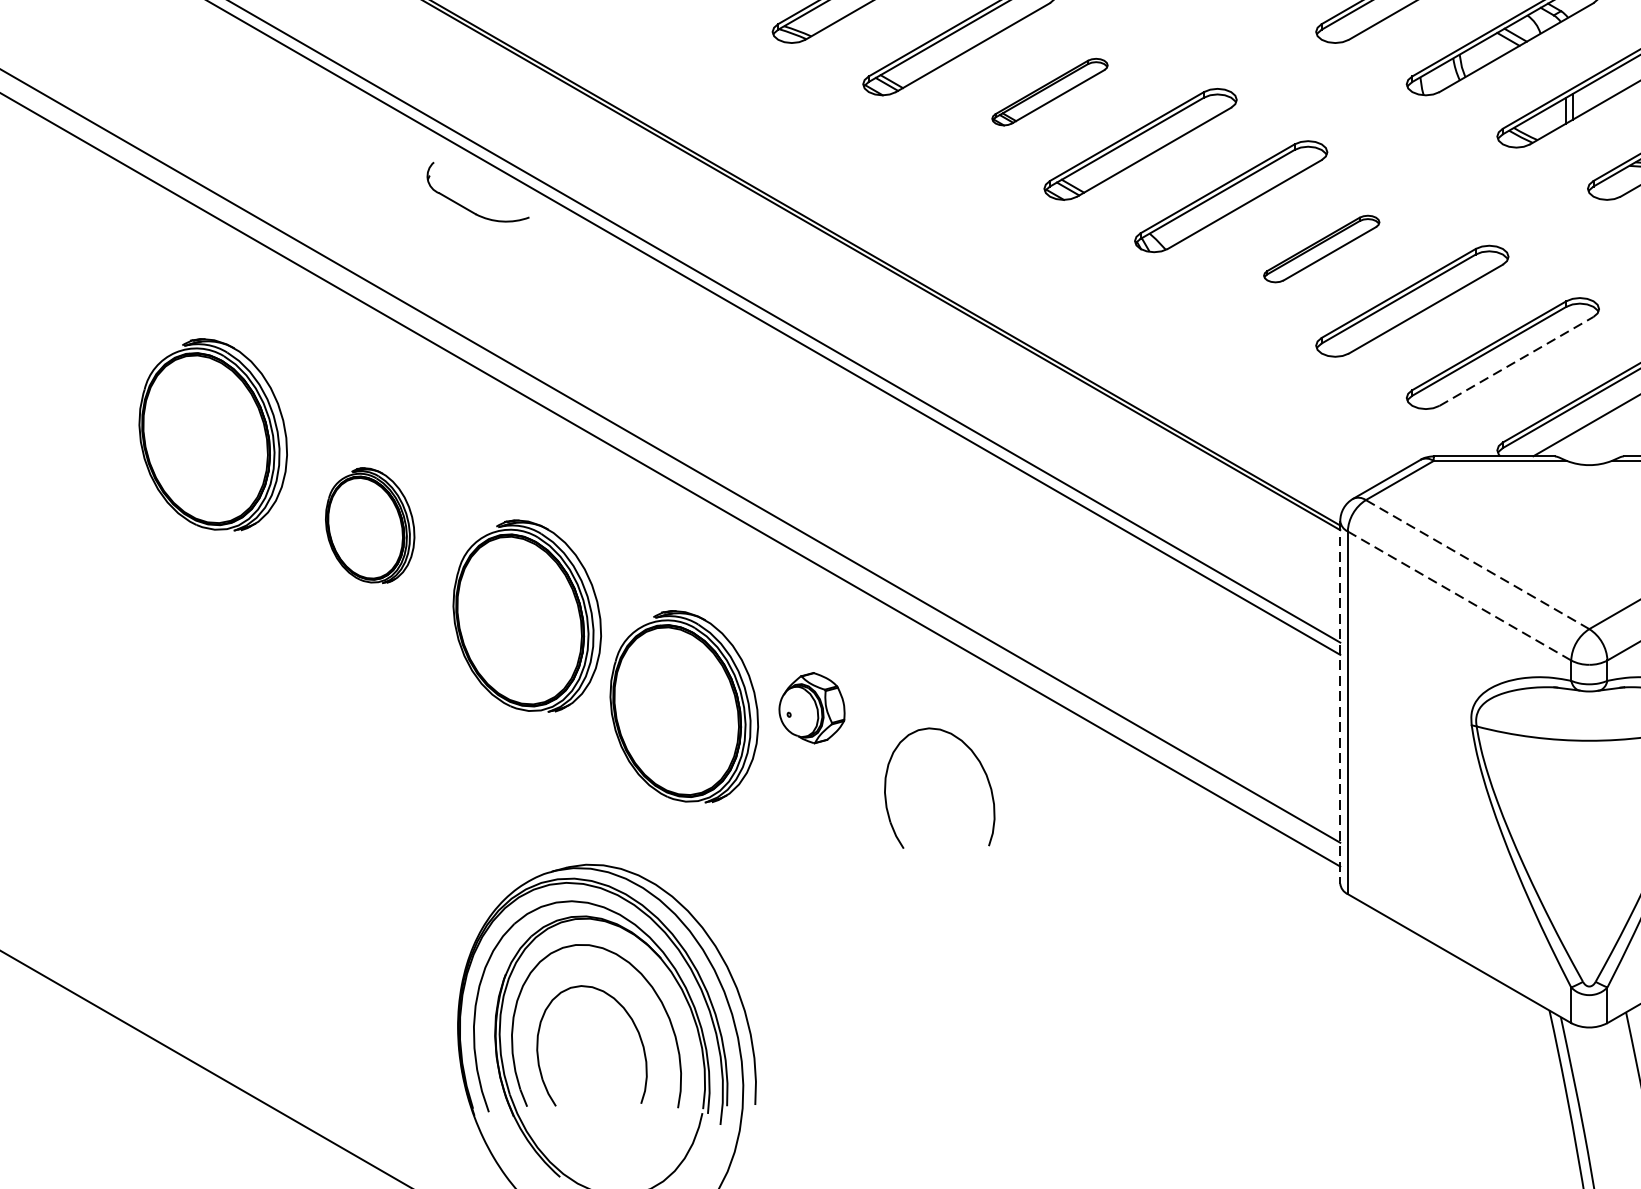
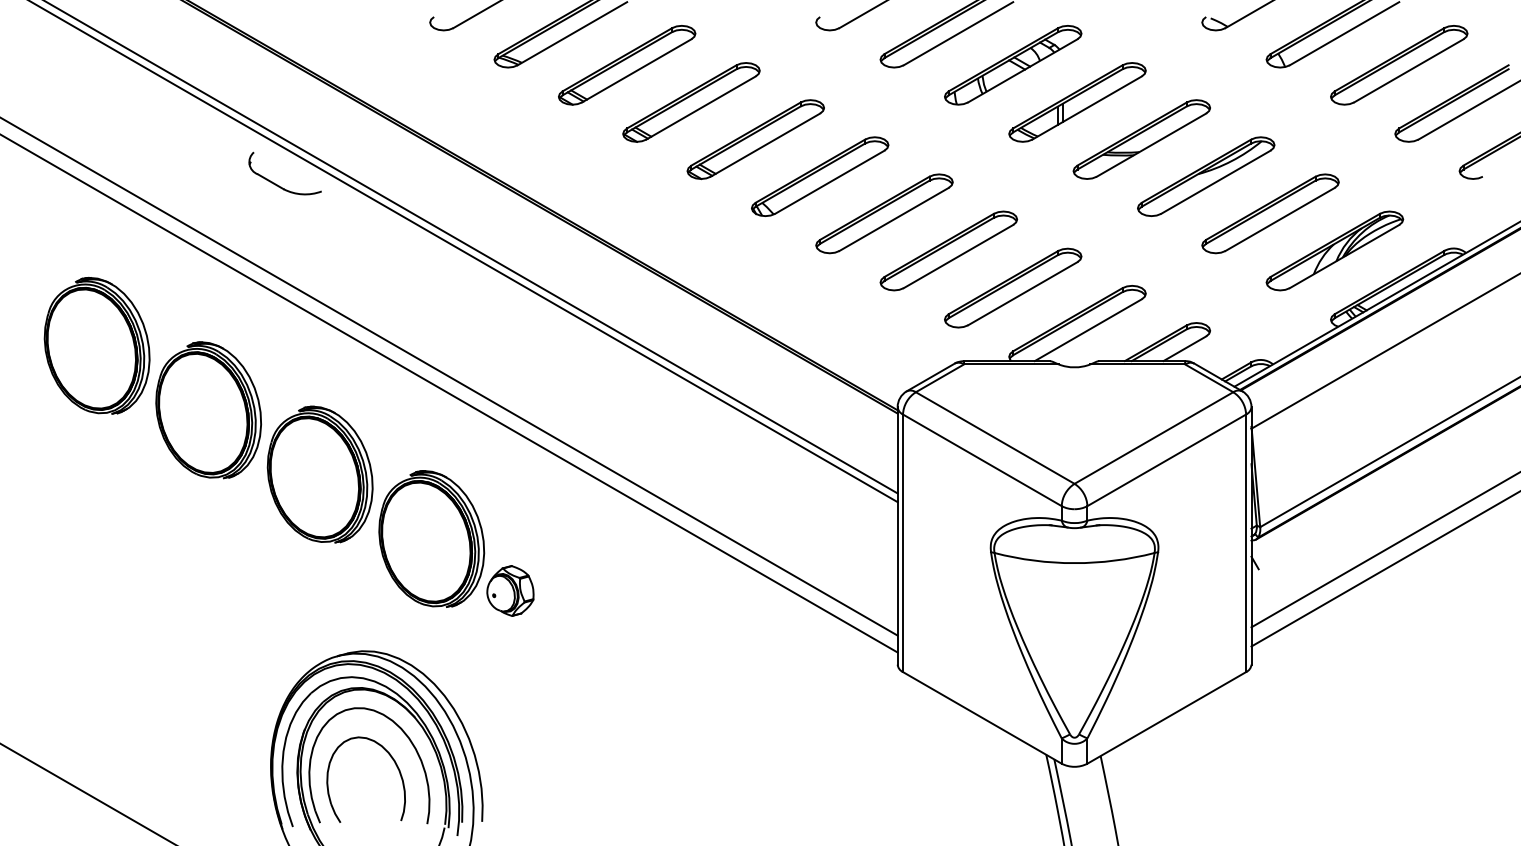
part: (1050, 92) -> (691, 102), size x1.67
part: (1321, 248) -> (884, 213), size x1.67
line: (1517, 361) -> (1023, 293), dashed -> solid
part: (370, 525) -> (208, 410), size x1.67
line: (1478, 565) -> (995, 438), dashed -> solid
line: (1459, 596) -> (982, 460), dashed -> solid
line: (1340, 701) -> (897, 535), dashed -> solid
part: (812, 707) -> (510, 590), moved
part: (981, 767) -> (642, 582), removed

